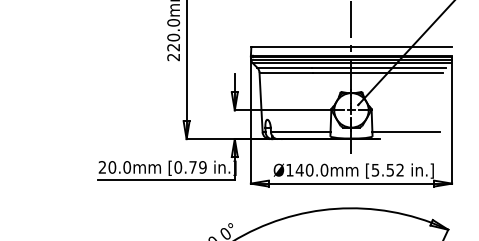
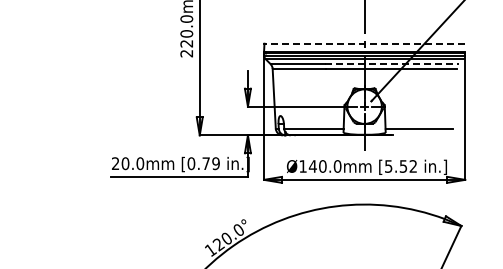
line: (351, 47) -> (364, 43), solid -> dashed
line: (378, 68) -> (391, 64), solid -> dashed

